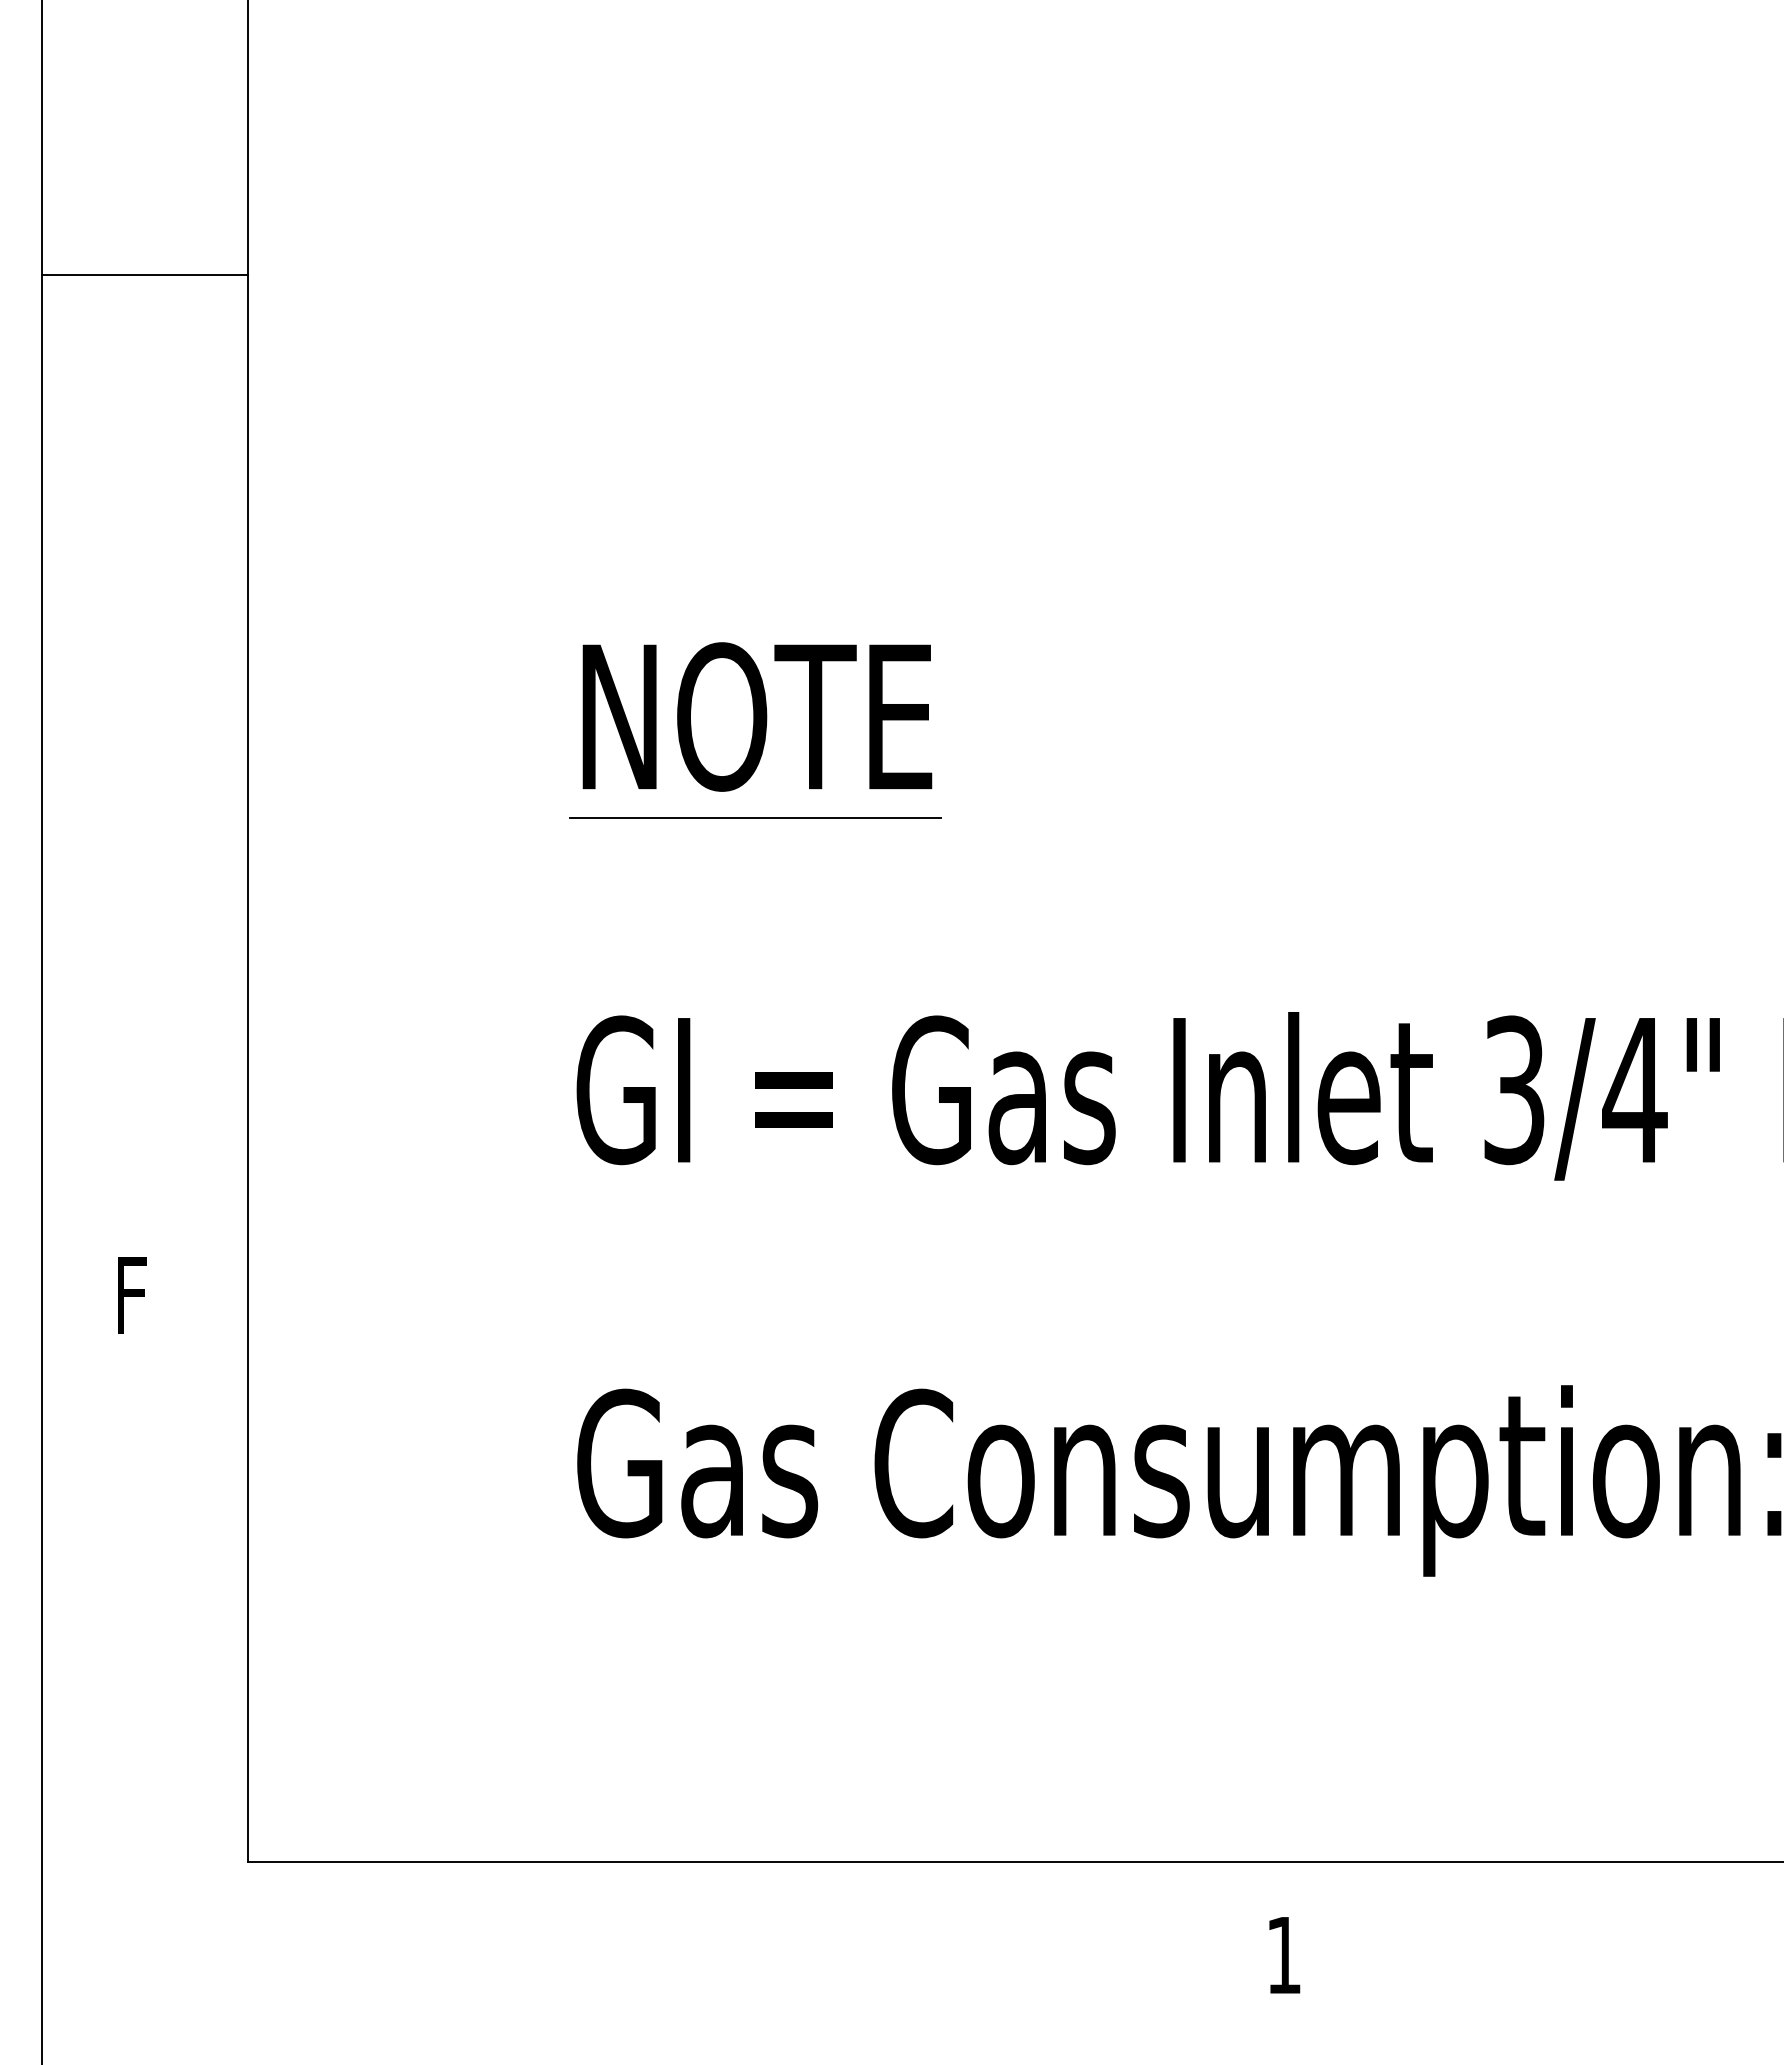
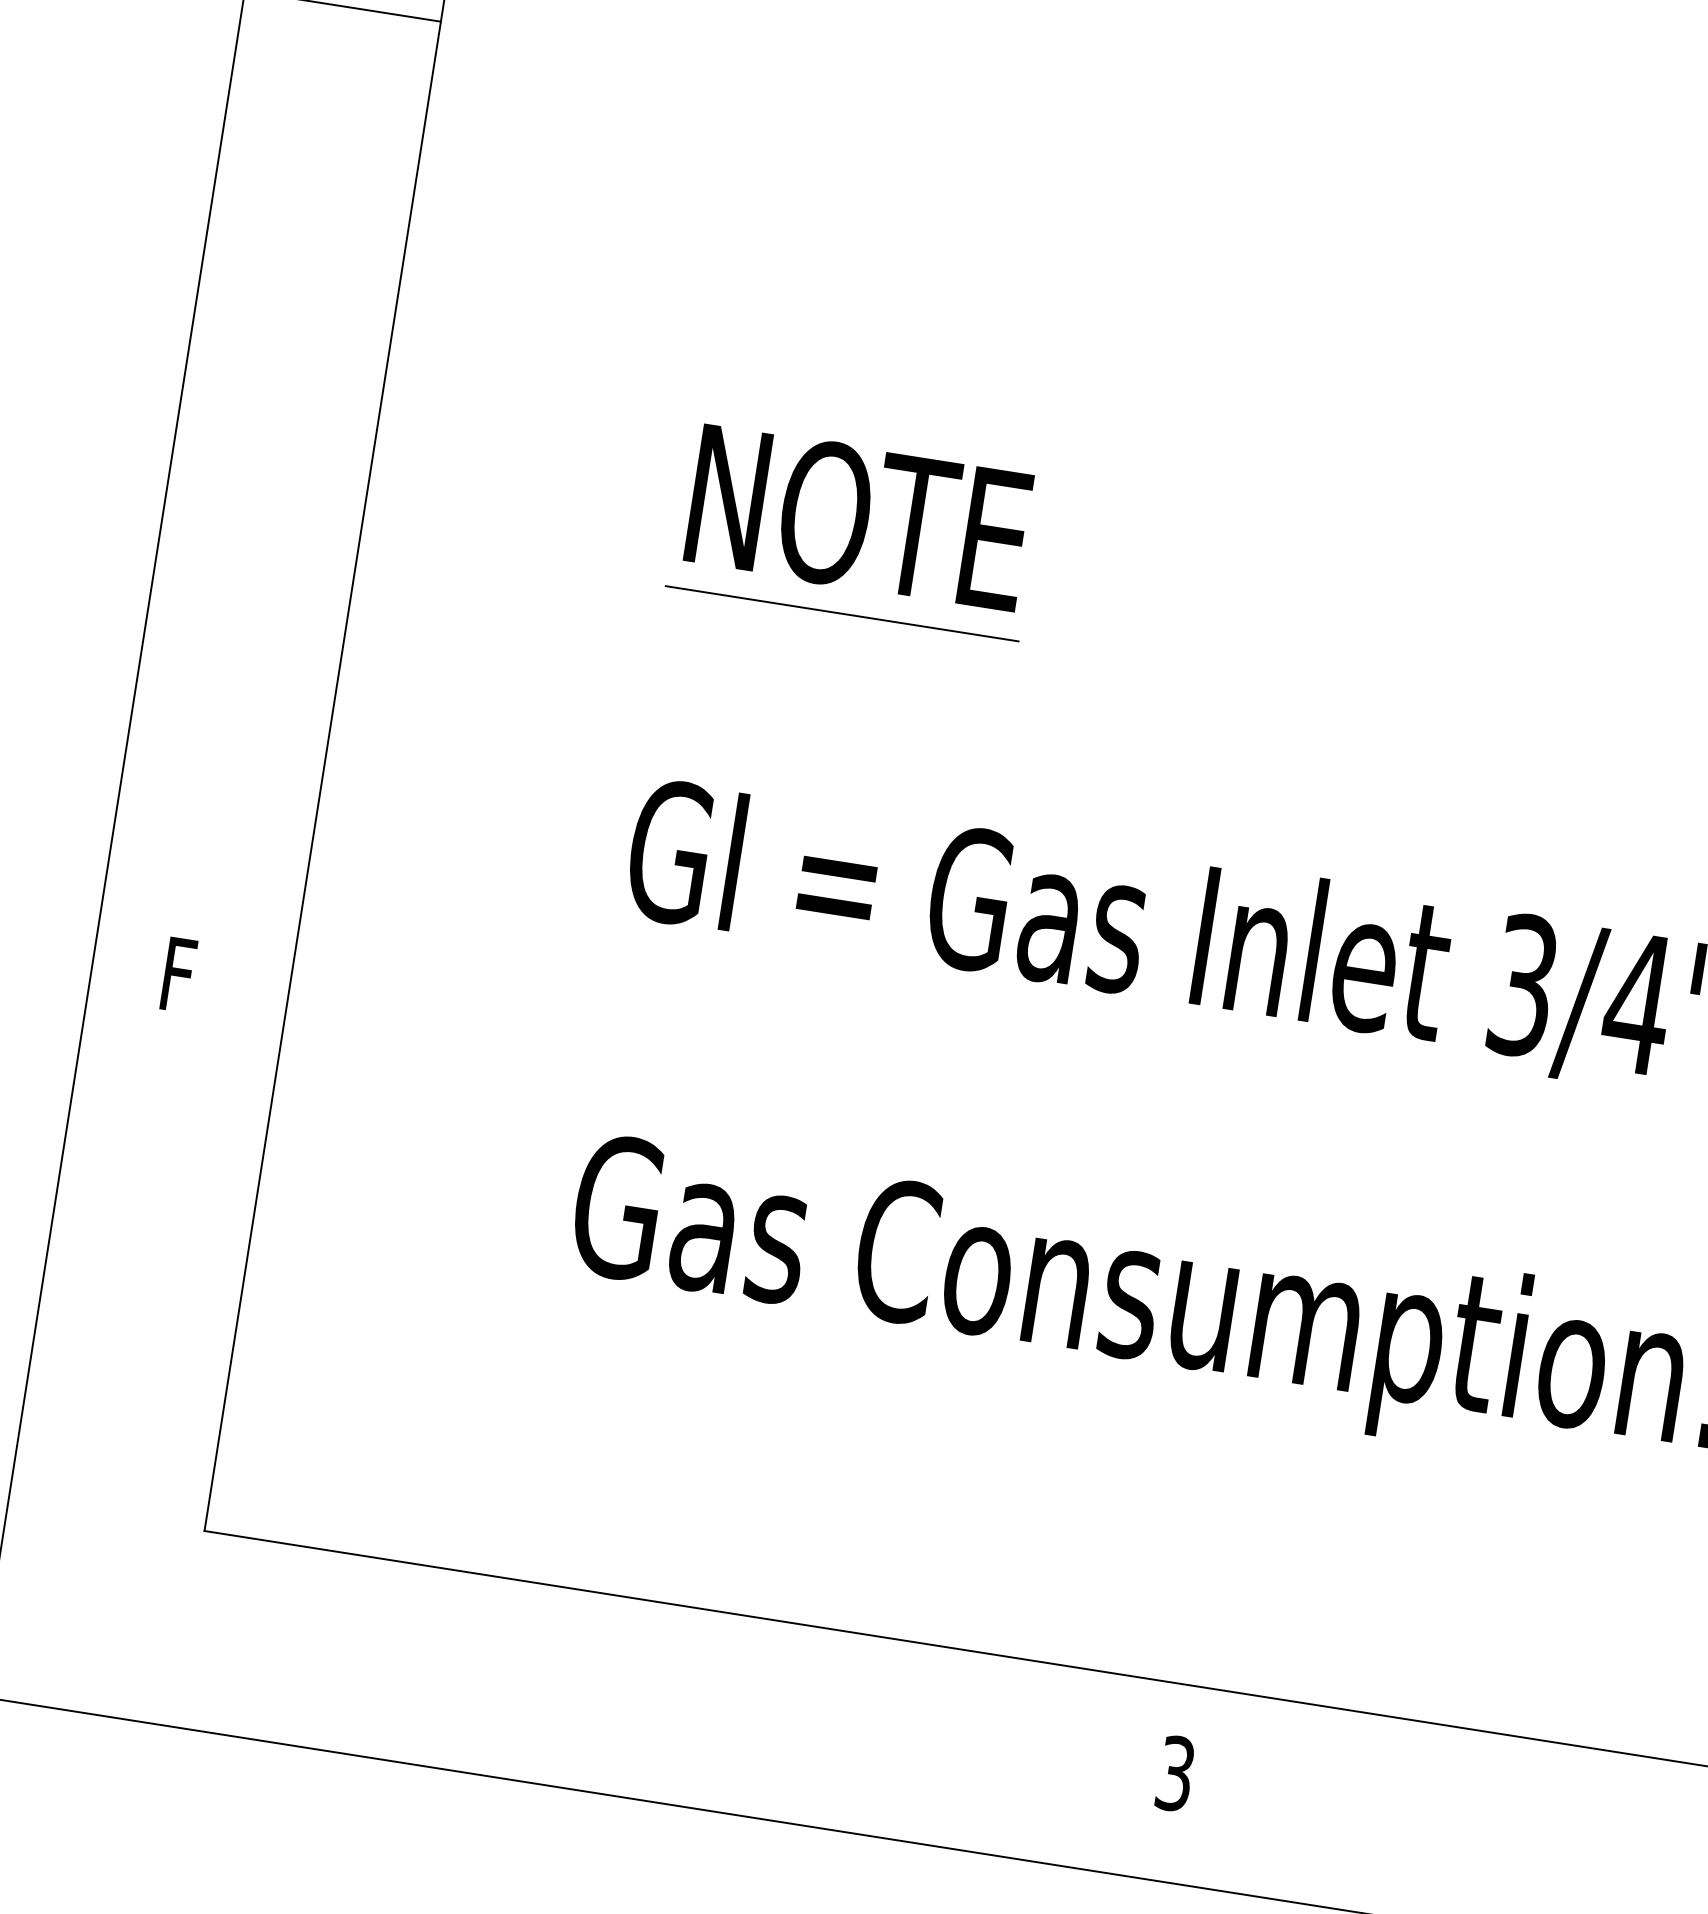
text: (1283, 1954) -> (1175, 1772), 1 -> 3

